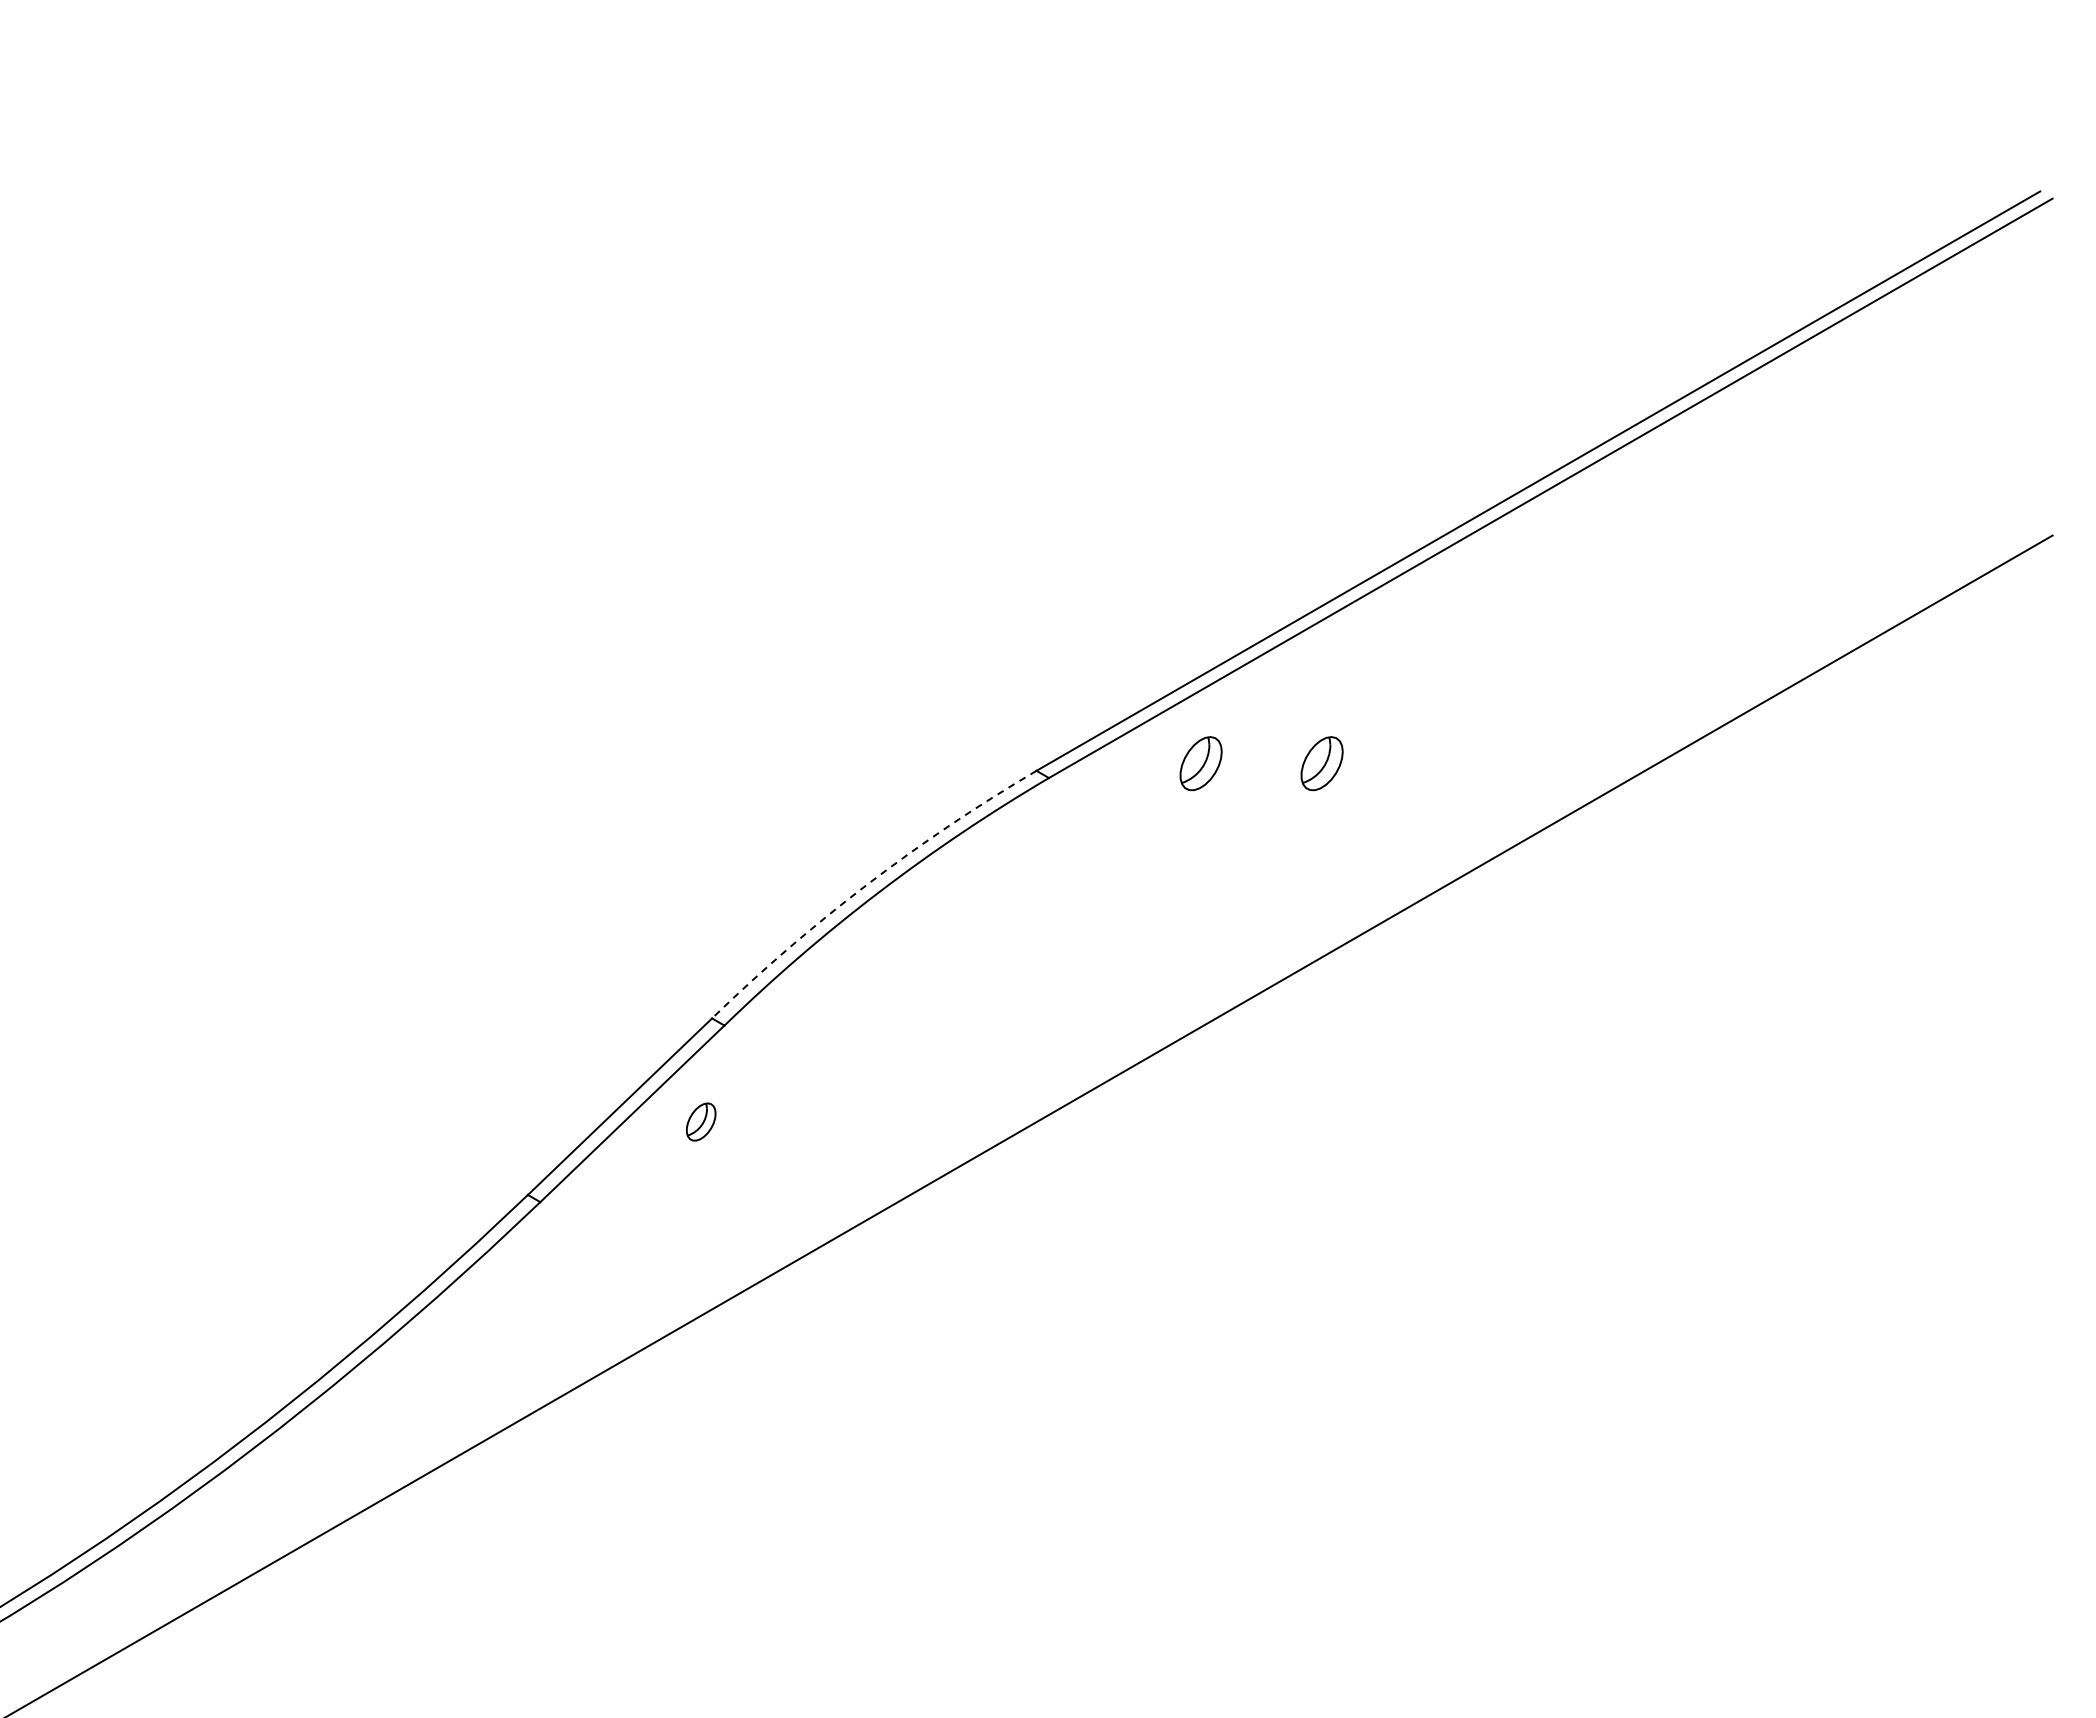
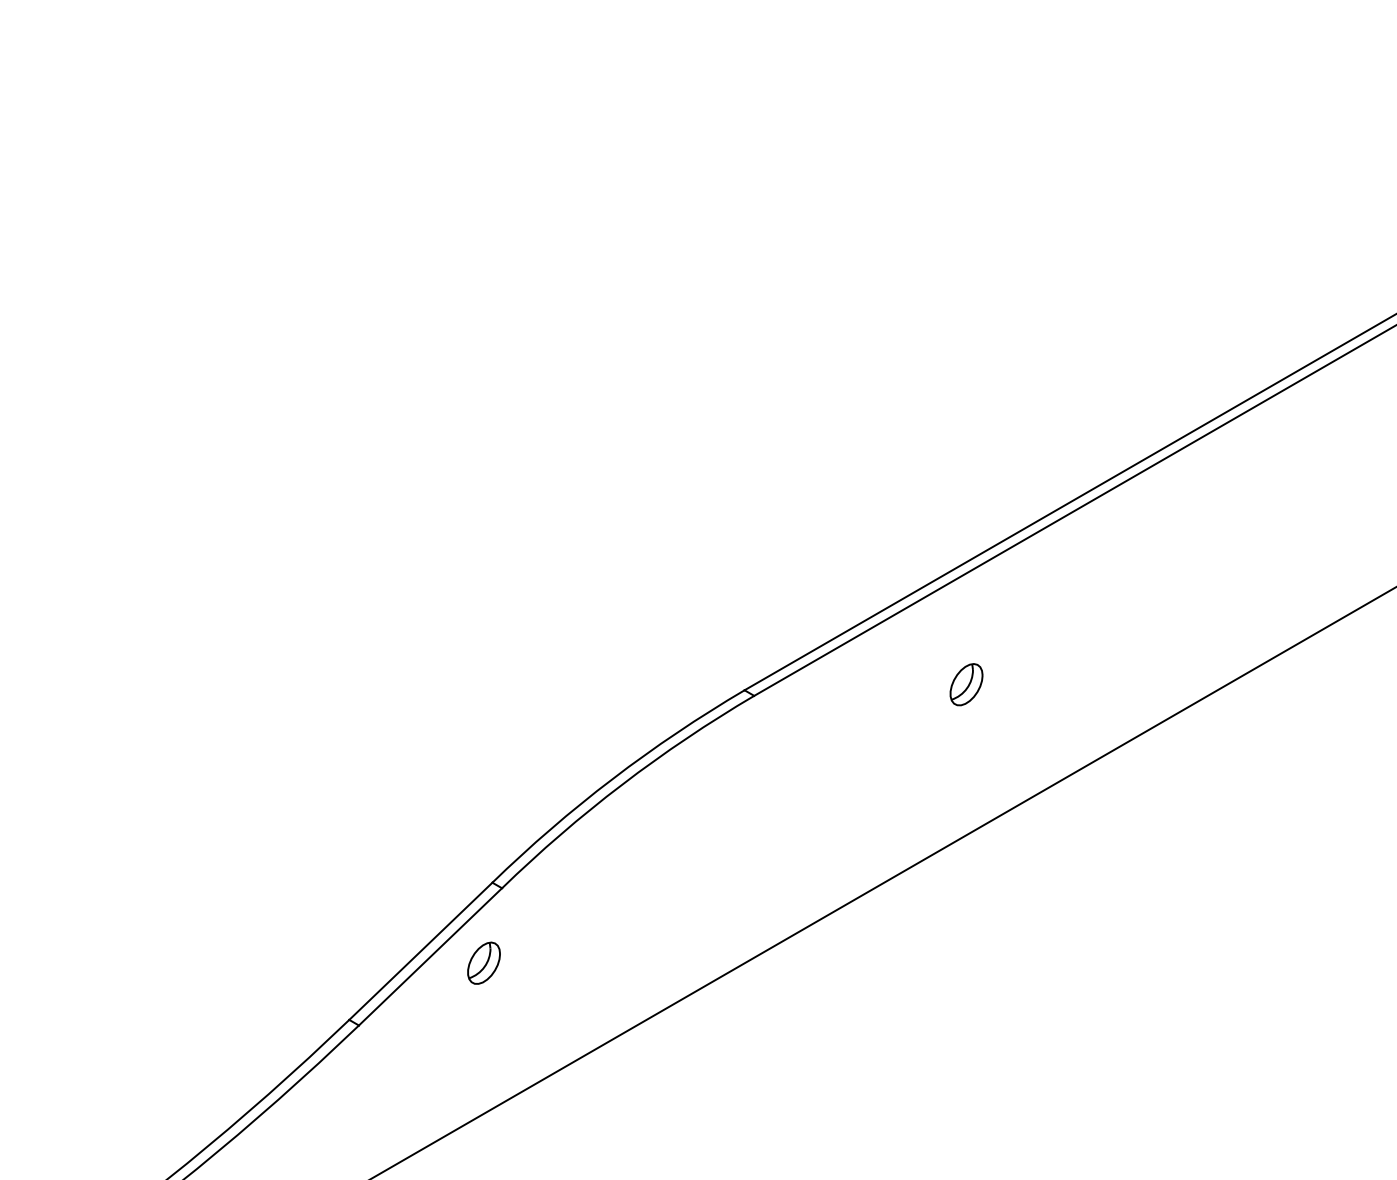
part: (1200, 763) -> (872, 684), removed
arc: (866, 884) -> (612, 778), dashed -> solid
part: (700, 1121) -> (483, 962), size x1.43

